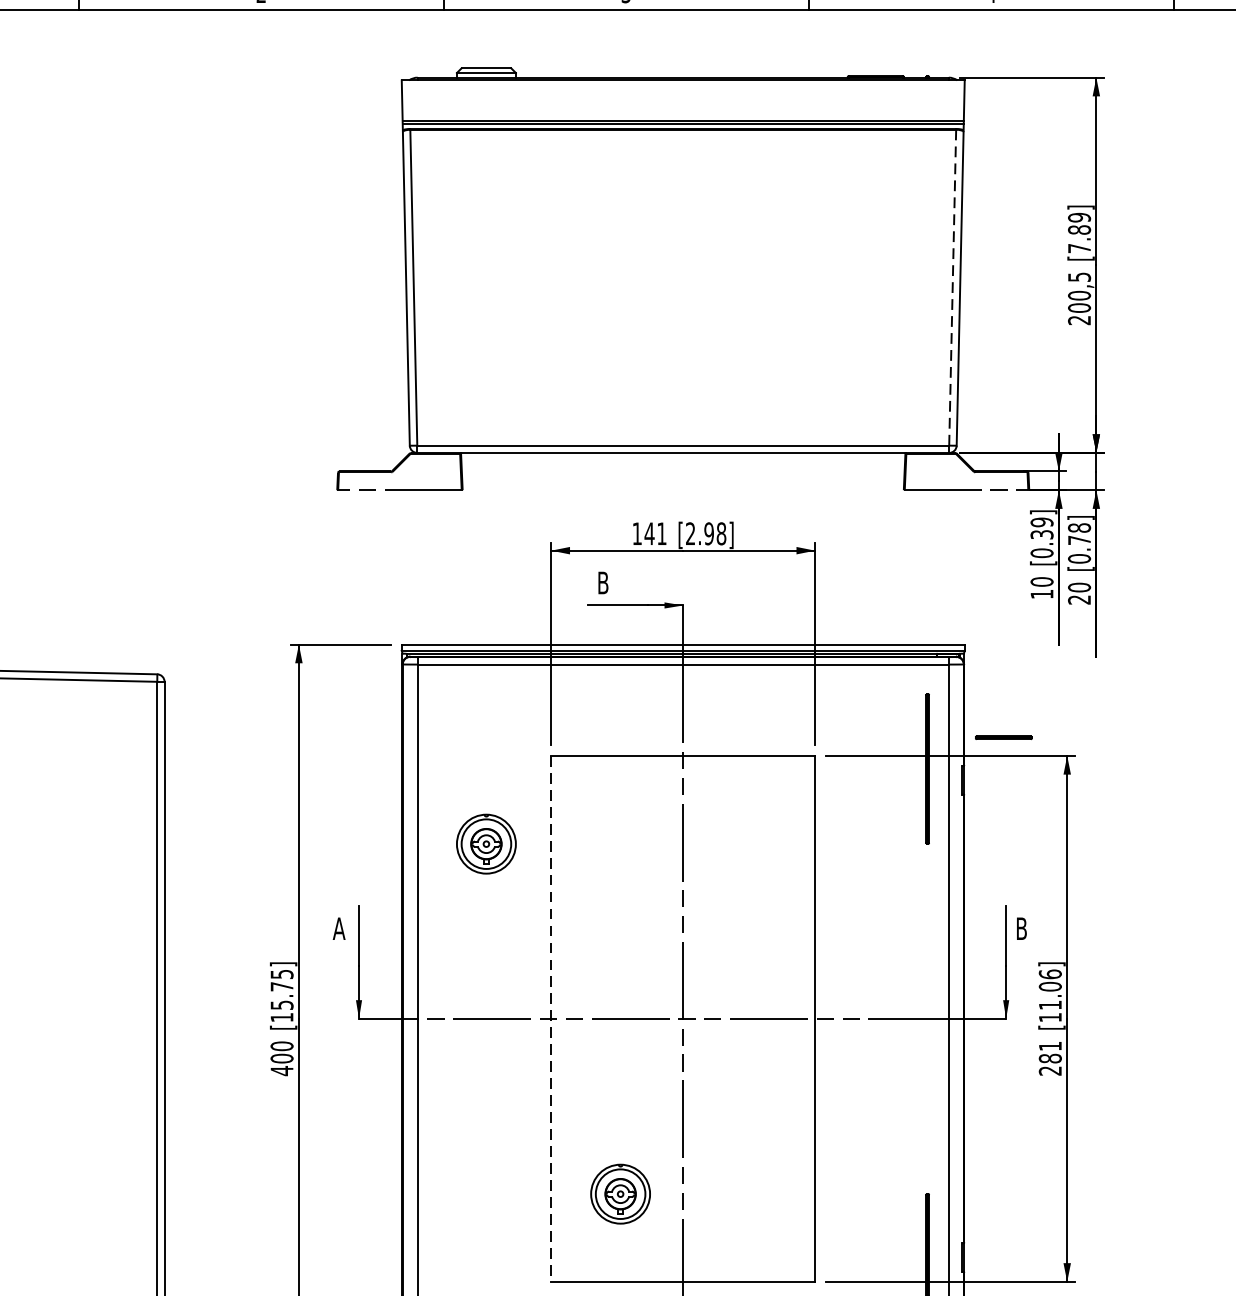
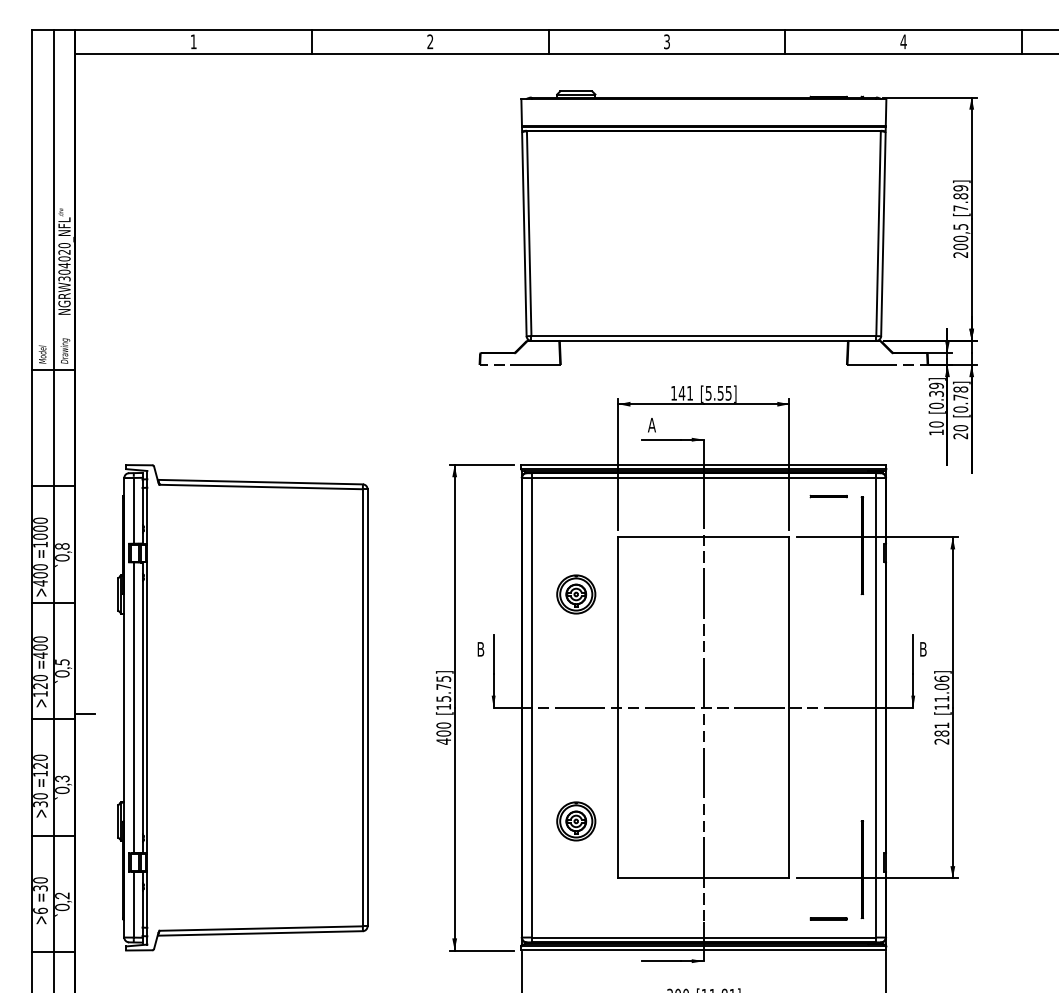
line: (952, 287) -> (878, 233), dashed -> solid
text: (705, 532) -> (718, 392), [2.98] -> [5.55]
text: (602, 581) -> (651, 424), B -> A
line: (1003, 737) -> (828, 496), moved
text: (338, 928) -> (480, 649), A -> B
line: (551, 1018) -> (618, 707), dashed -> solid
part: (620, 1194) -> (576, 821), moved

